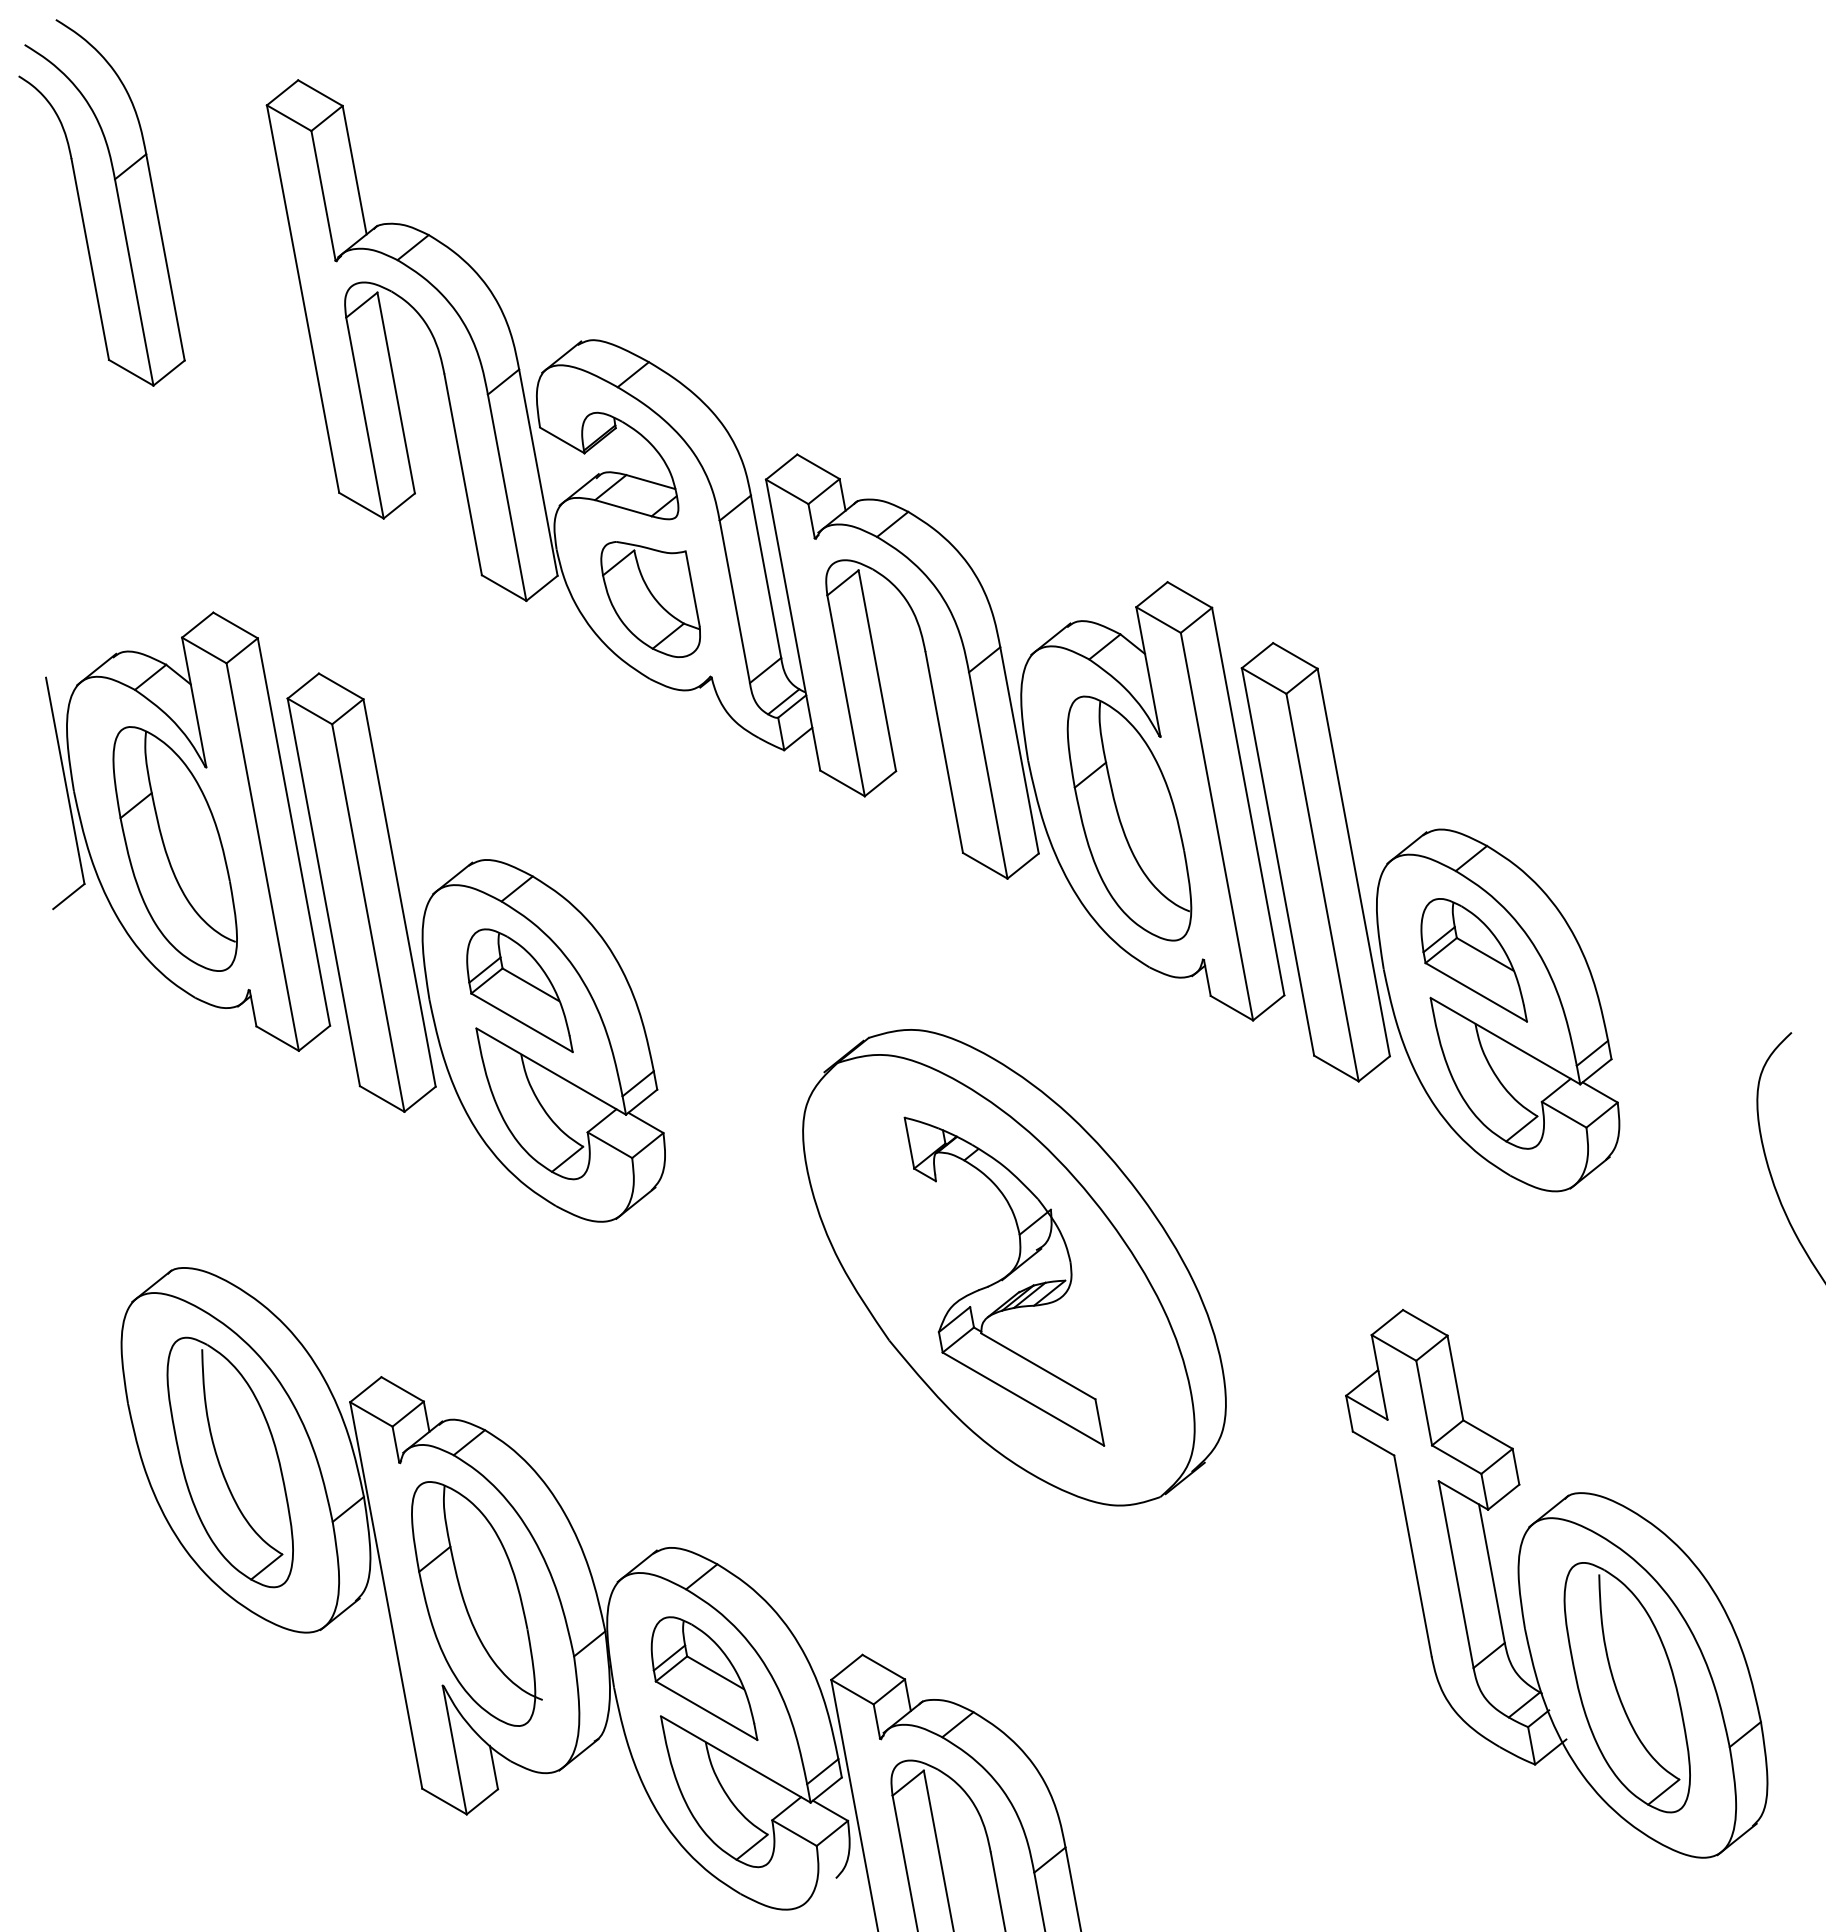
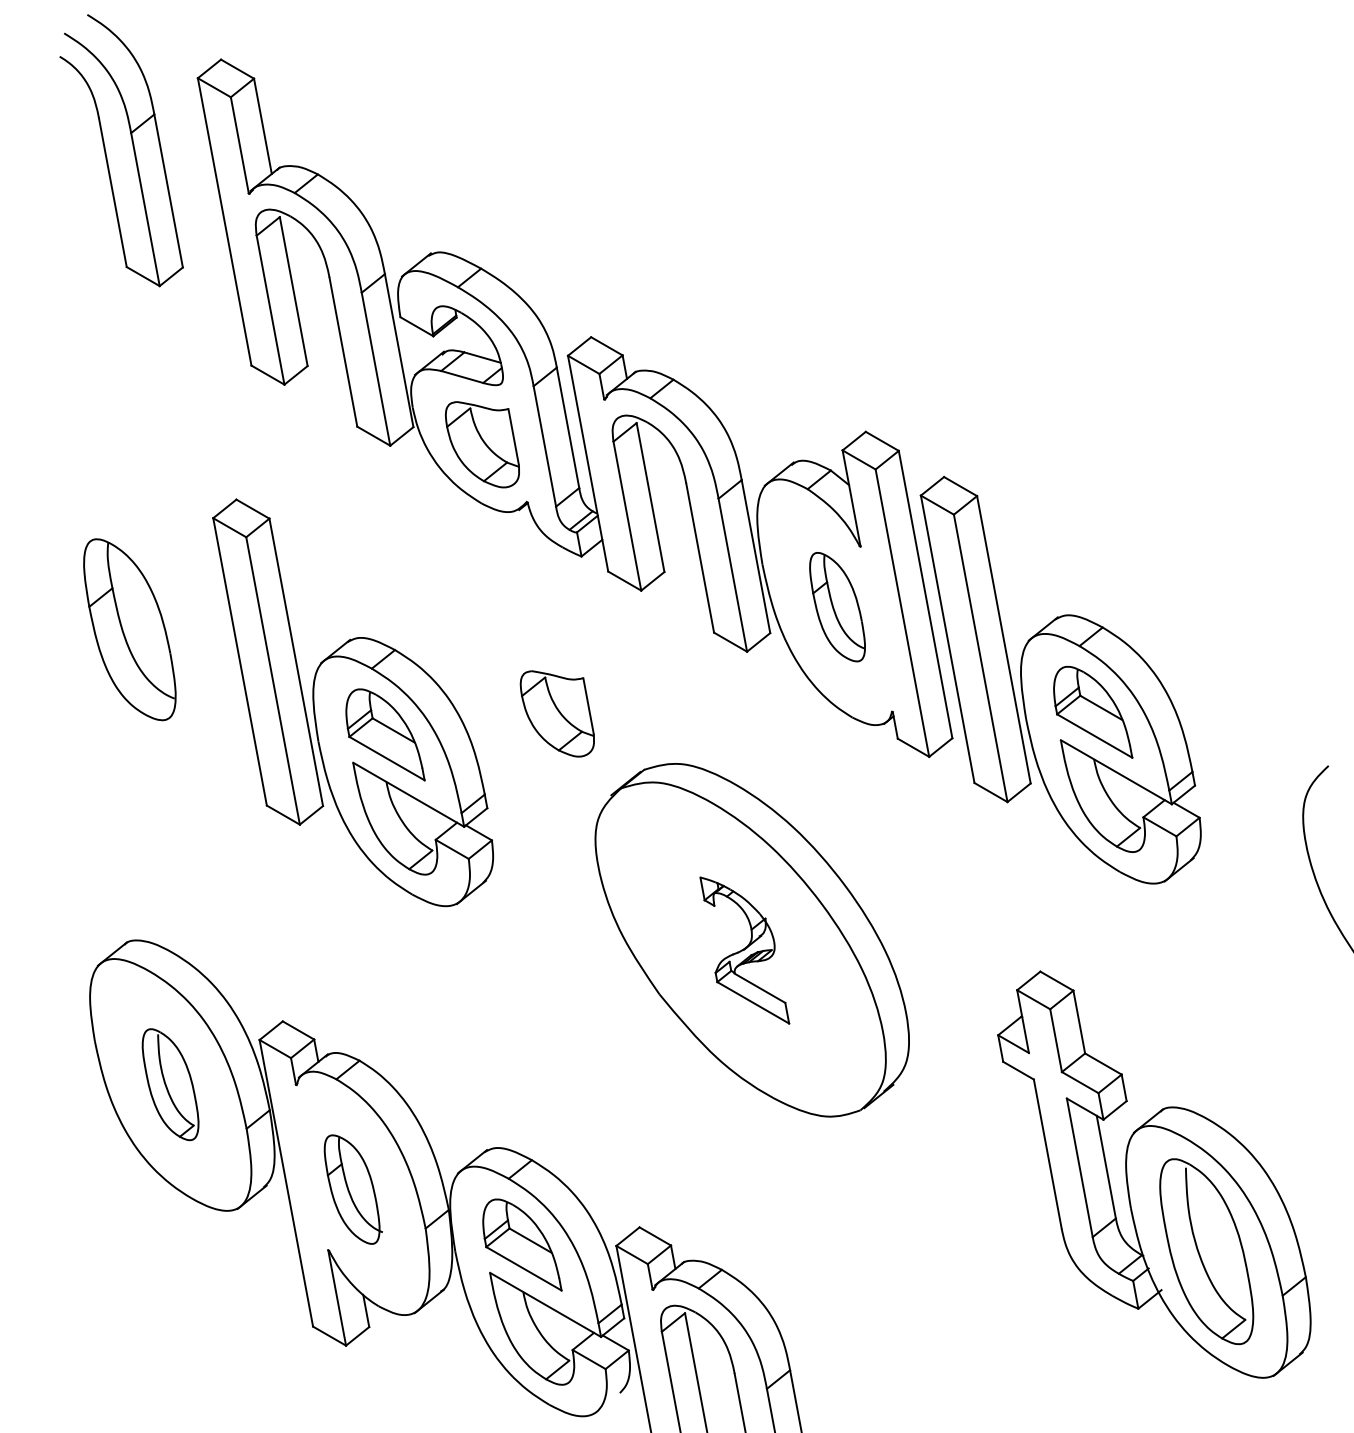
part: (117, 199) -> (133, 148), moved
part: (1129, 818) -> (837, 607), size x0.6
part: (188, 831) -> (139, 616), removed
part: (751, 962) -> (557, 713), added
part: (1004, 1281) -> (744, 950), size x0.6
part: (229, 1462) -> (170, 1084), size x0.6
part: (476, 1603) -> (353, 1189), size x0.6

